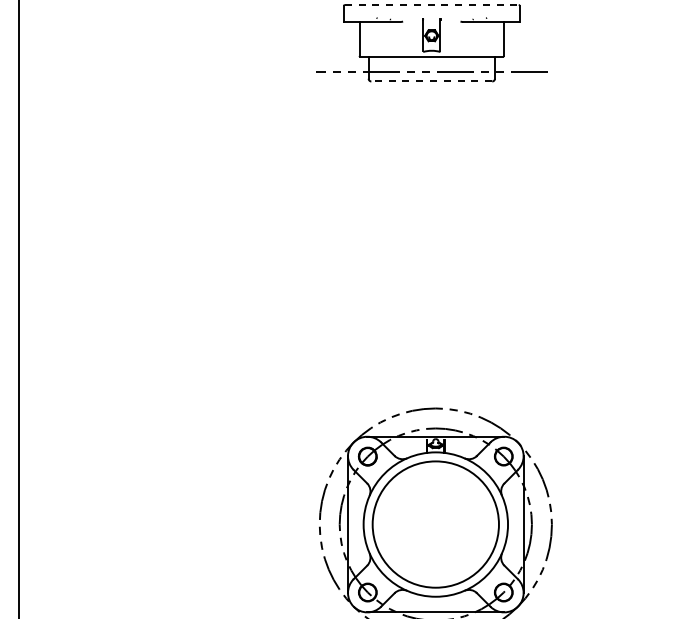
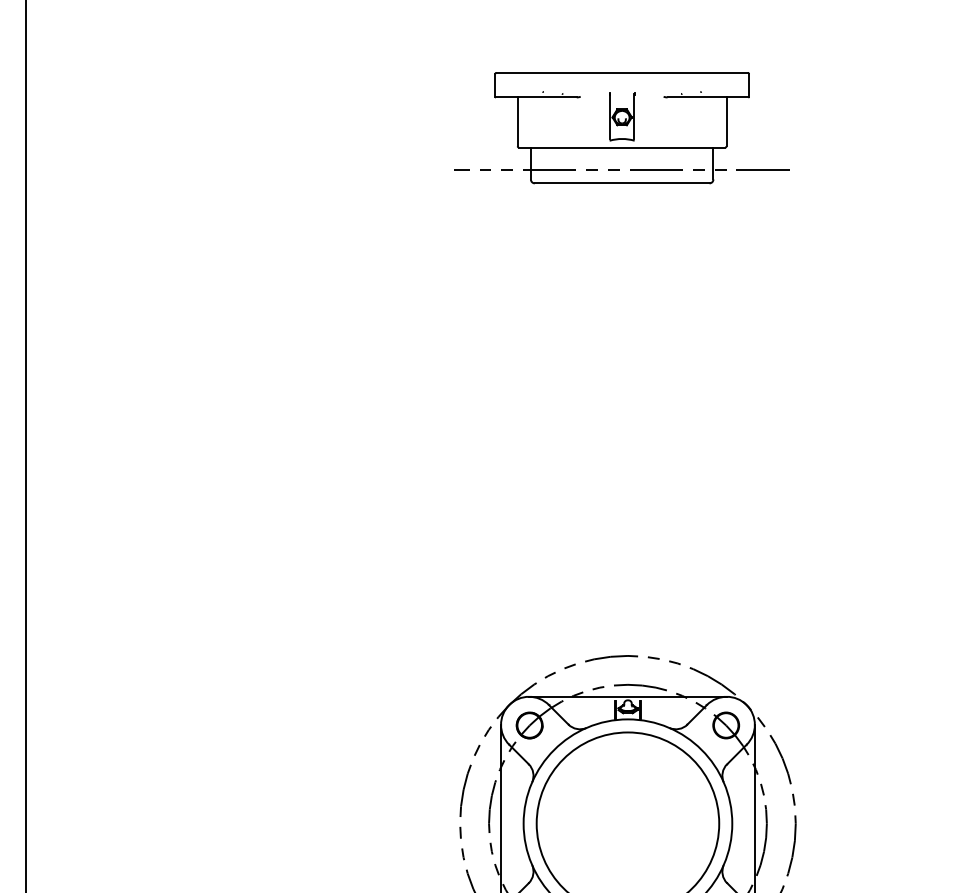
line: (431, 5) -> (621, 73), dashed -> solid
line: (431, 81) -> (621, 183), dashed -> solid

